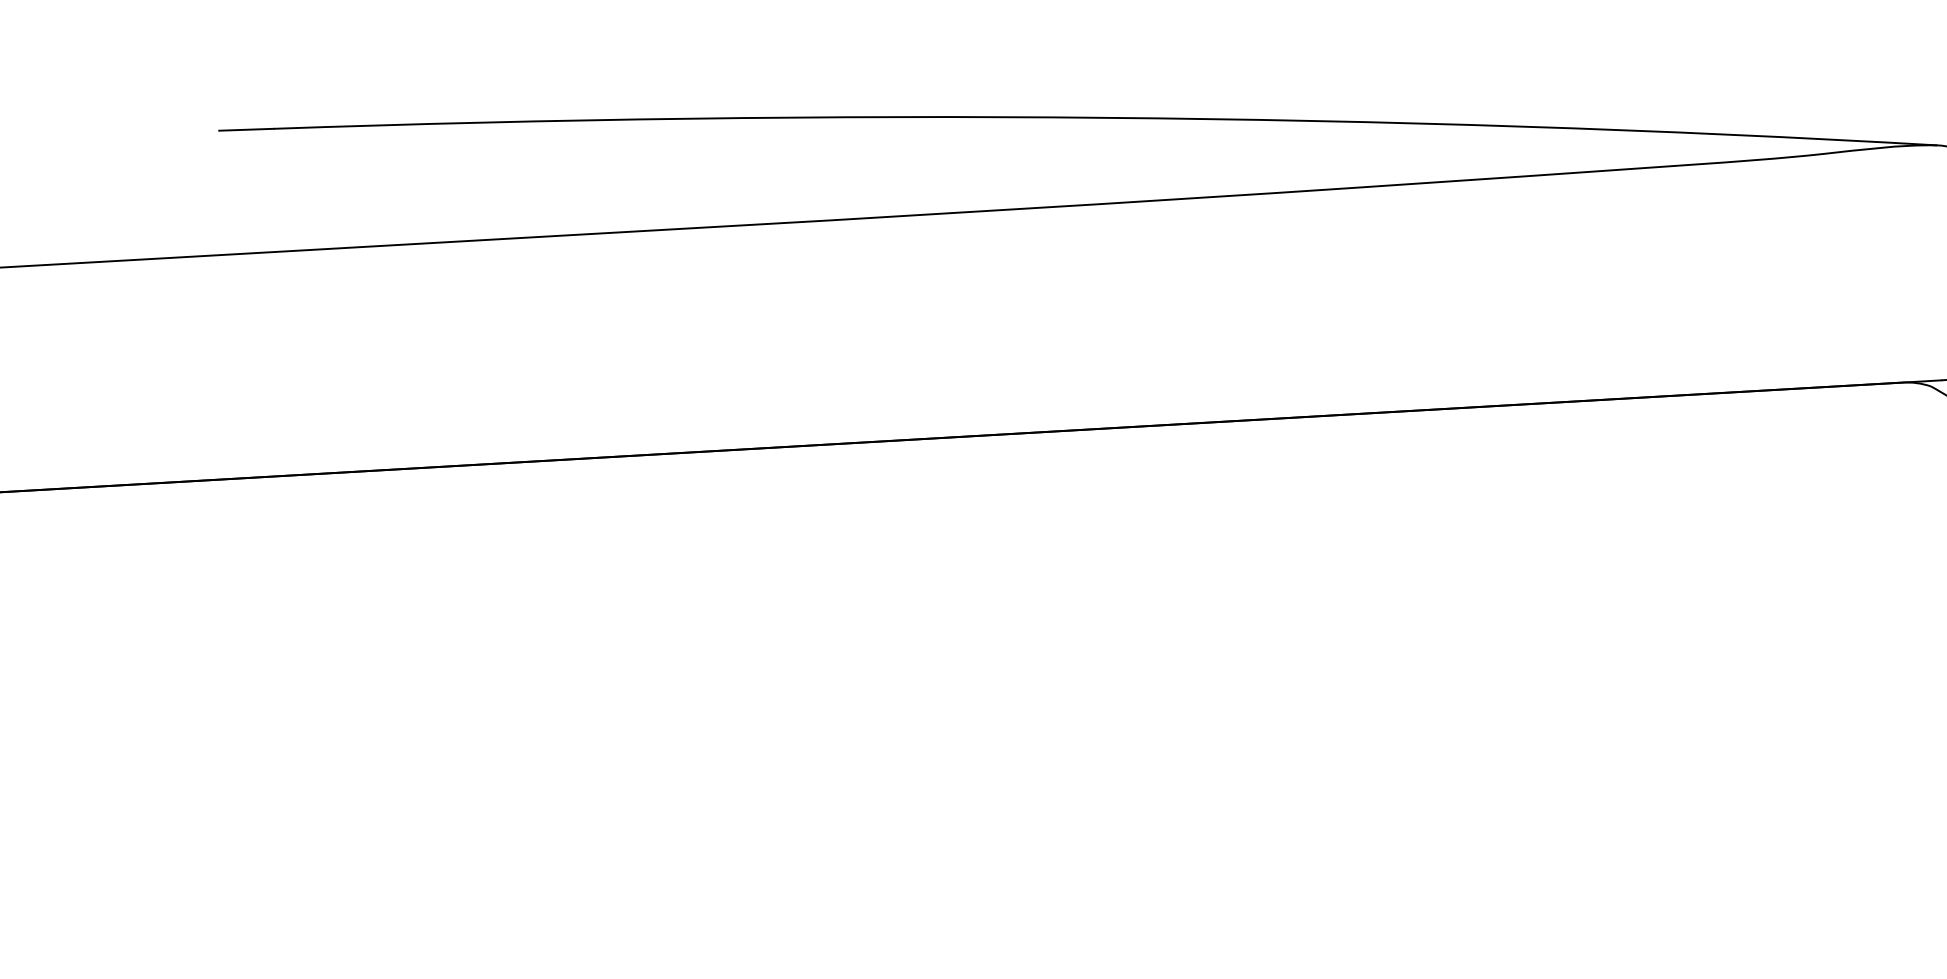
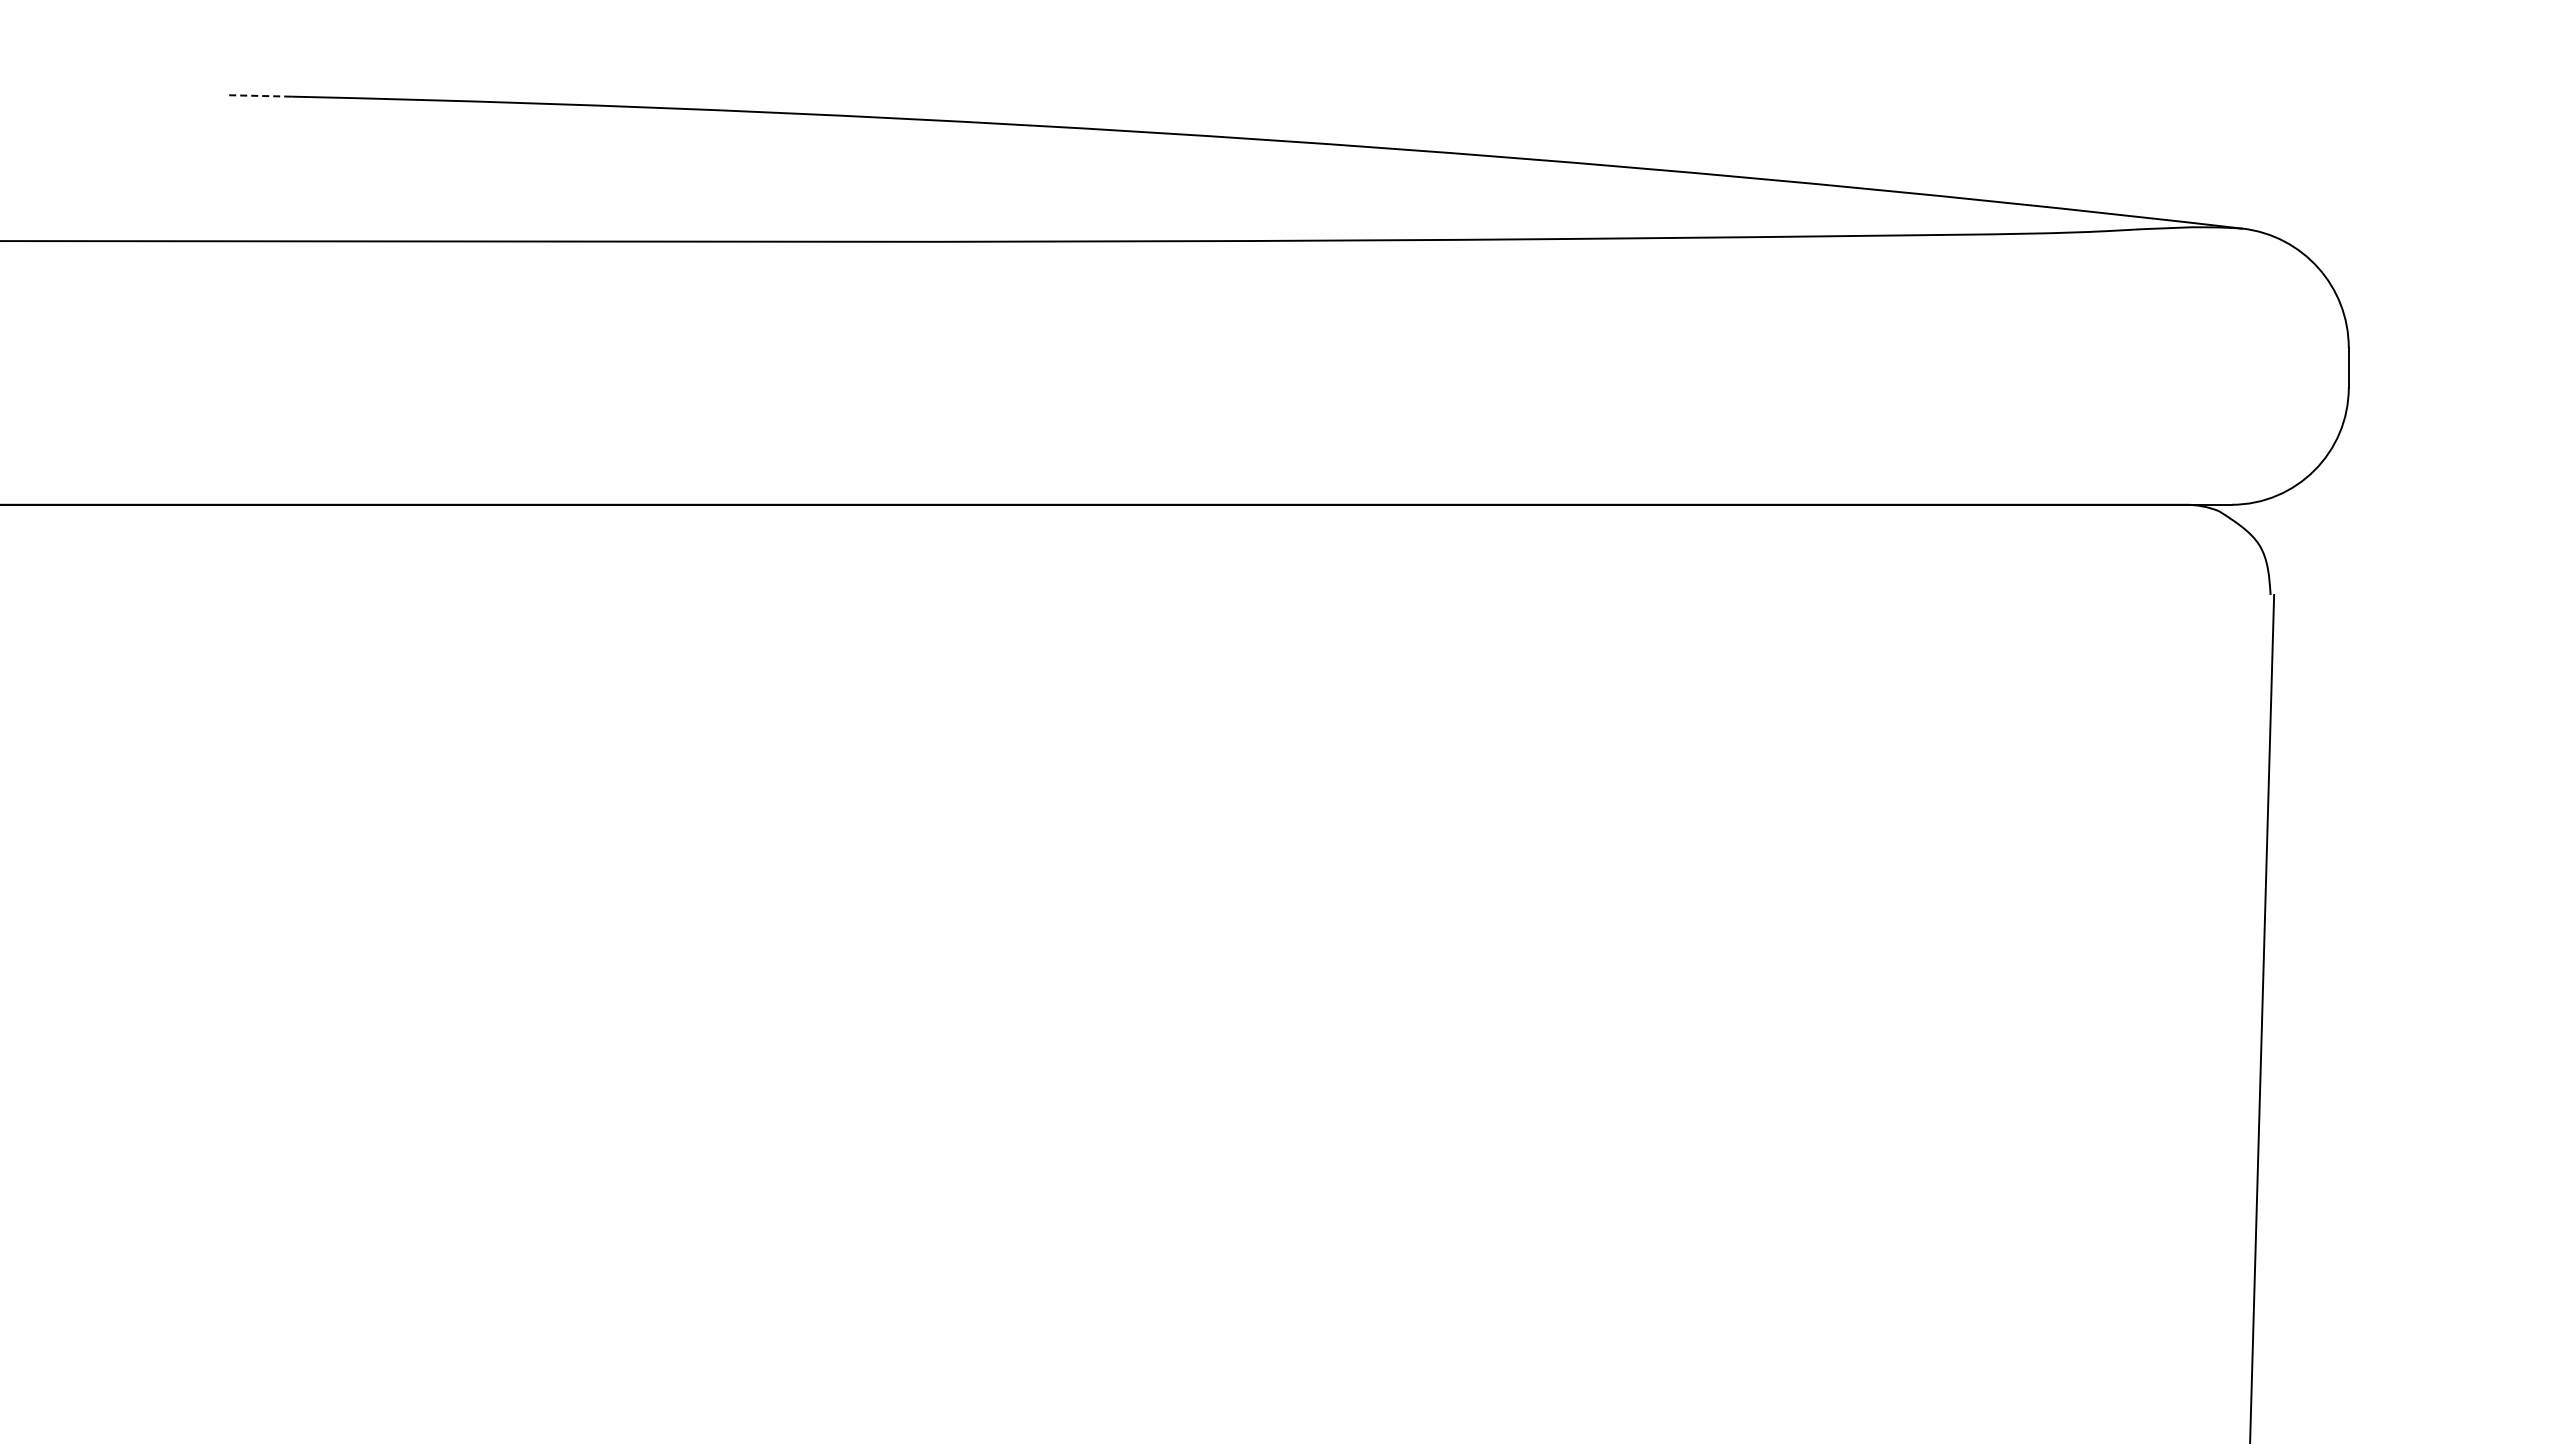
line: (245, 129) -> (258, 95), solid -> dashed

